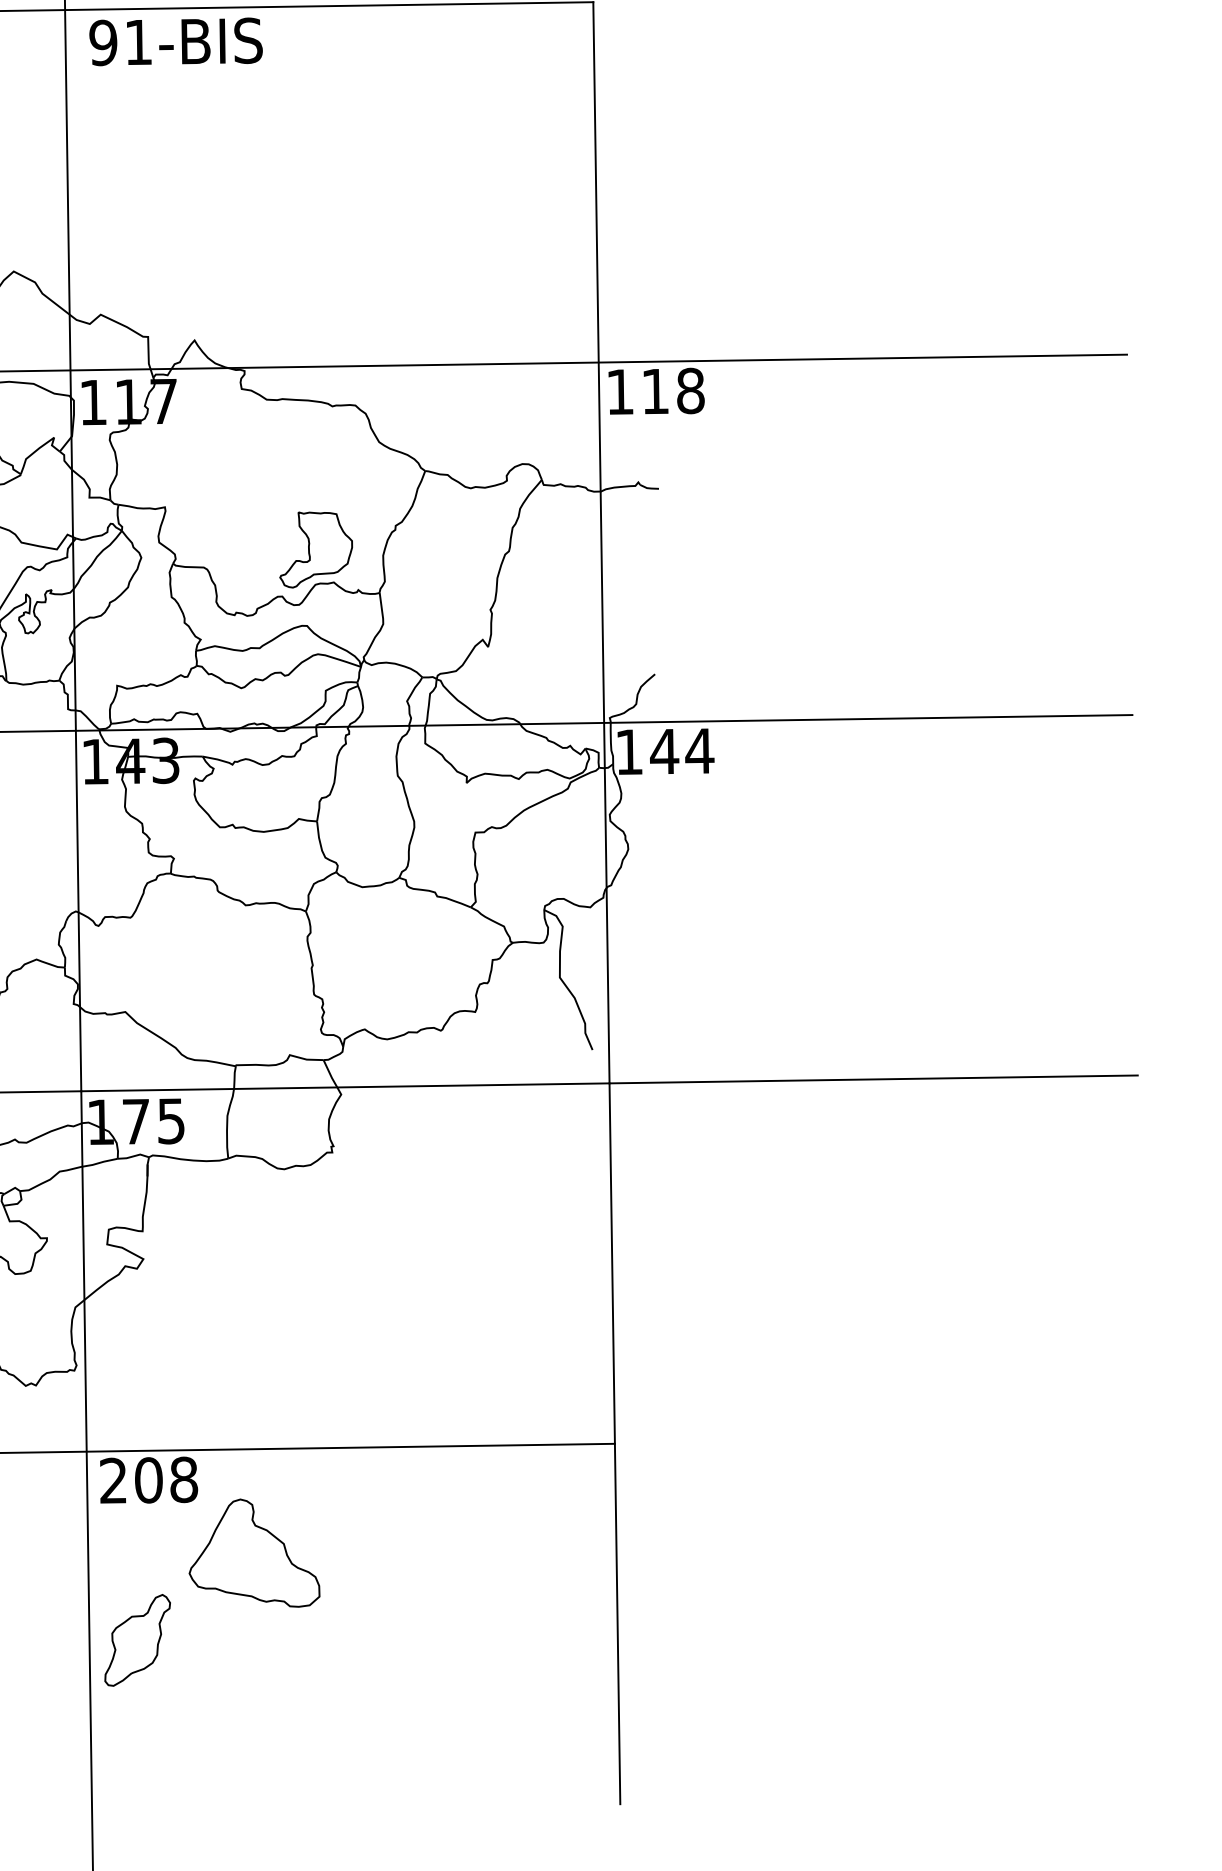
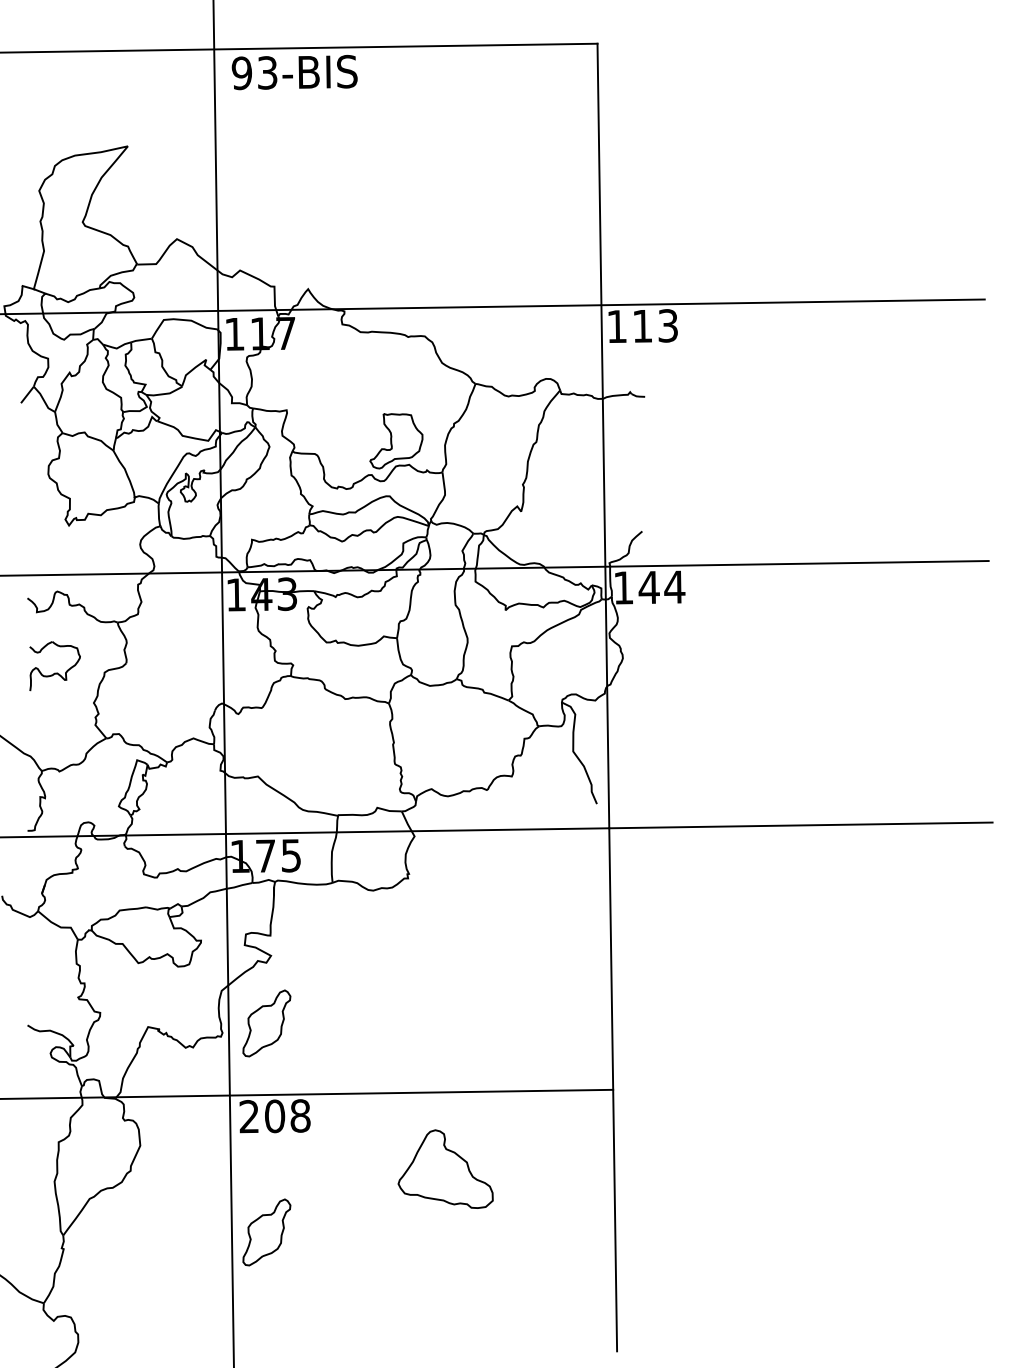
text: (138, 41) -> (267, 72), 91-BIS -> 93-BIS
text: (691, 390) -> (668, 325), 118 -> 113
part: (137, 1352) -> (266, 1023), added
part: (254, 1552) -> (445, 1168), moved

